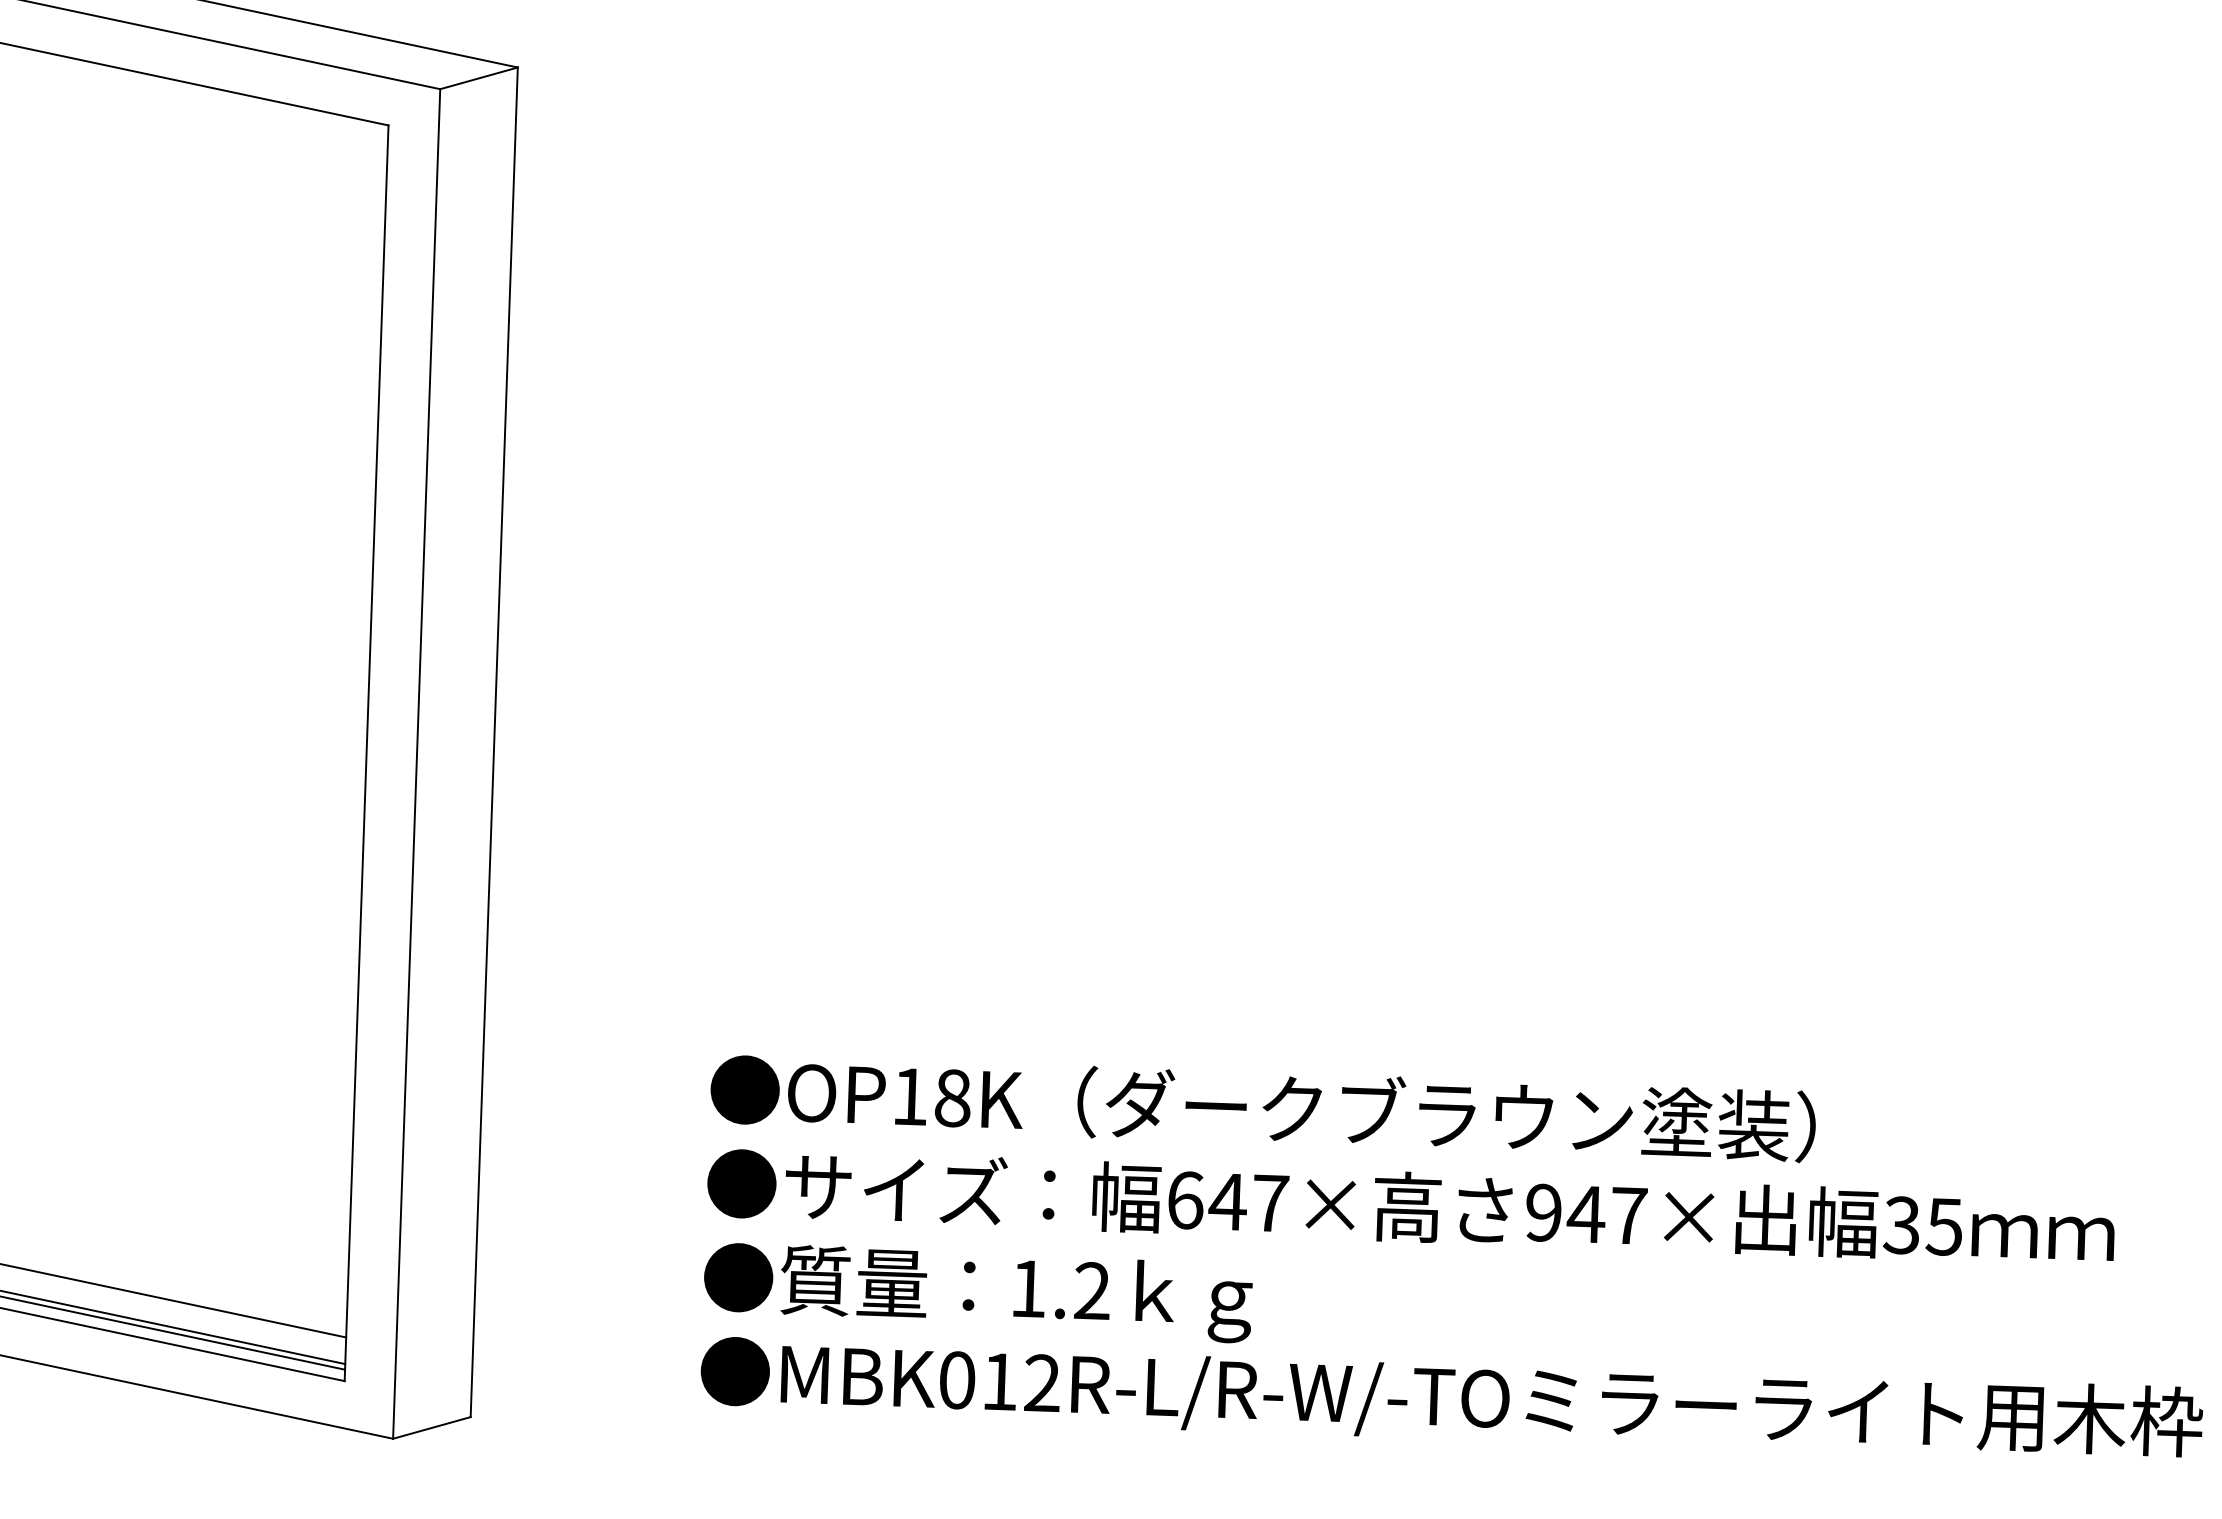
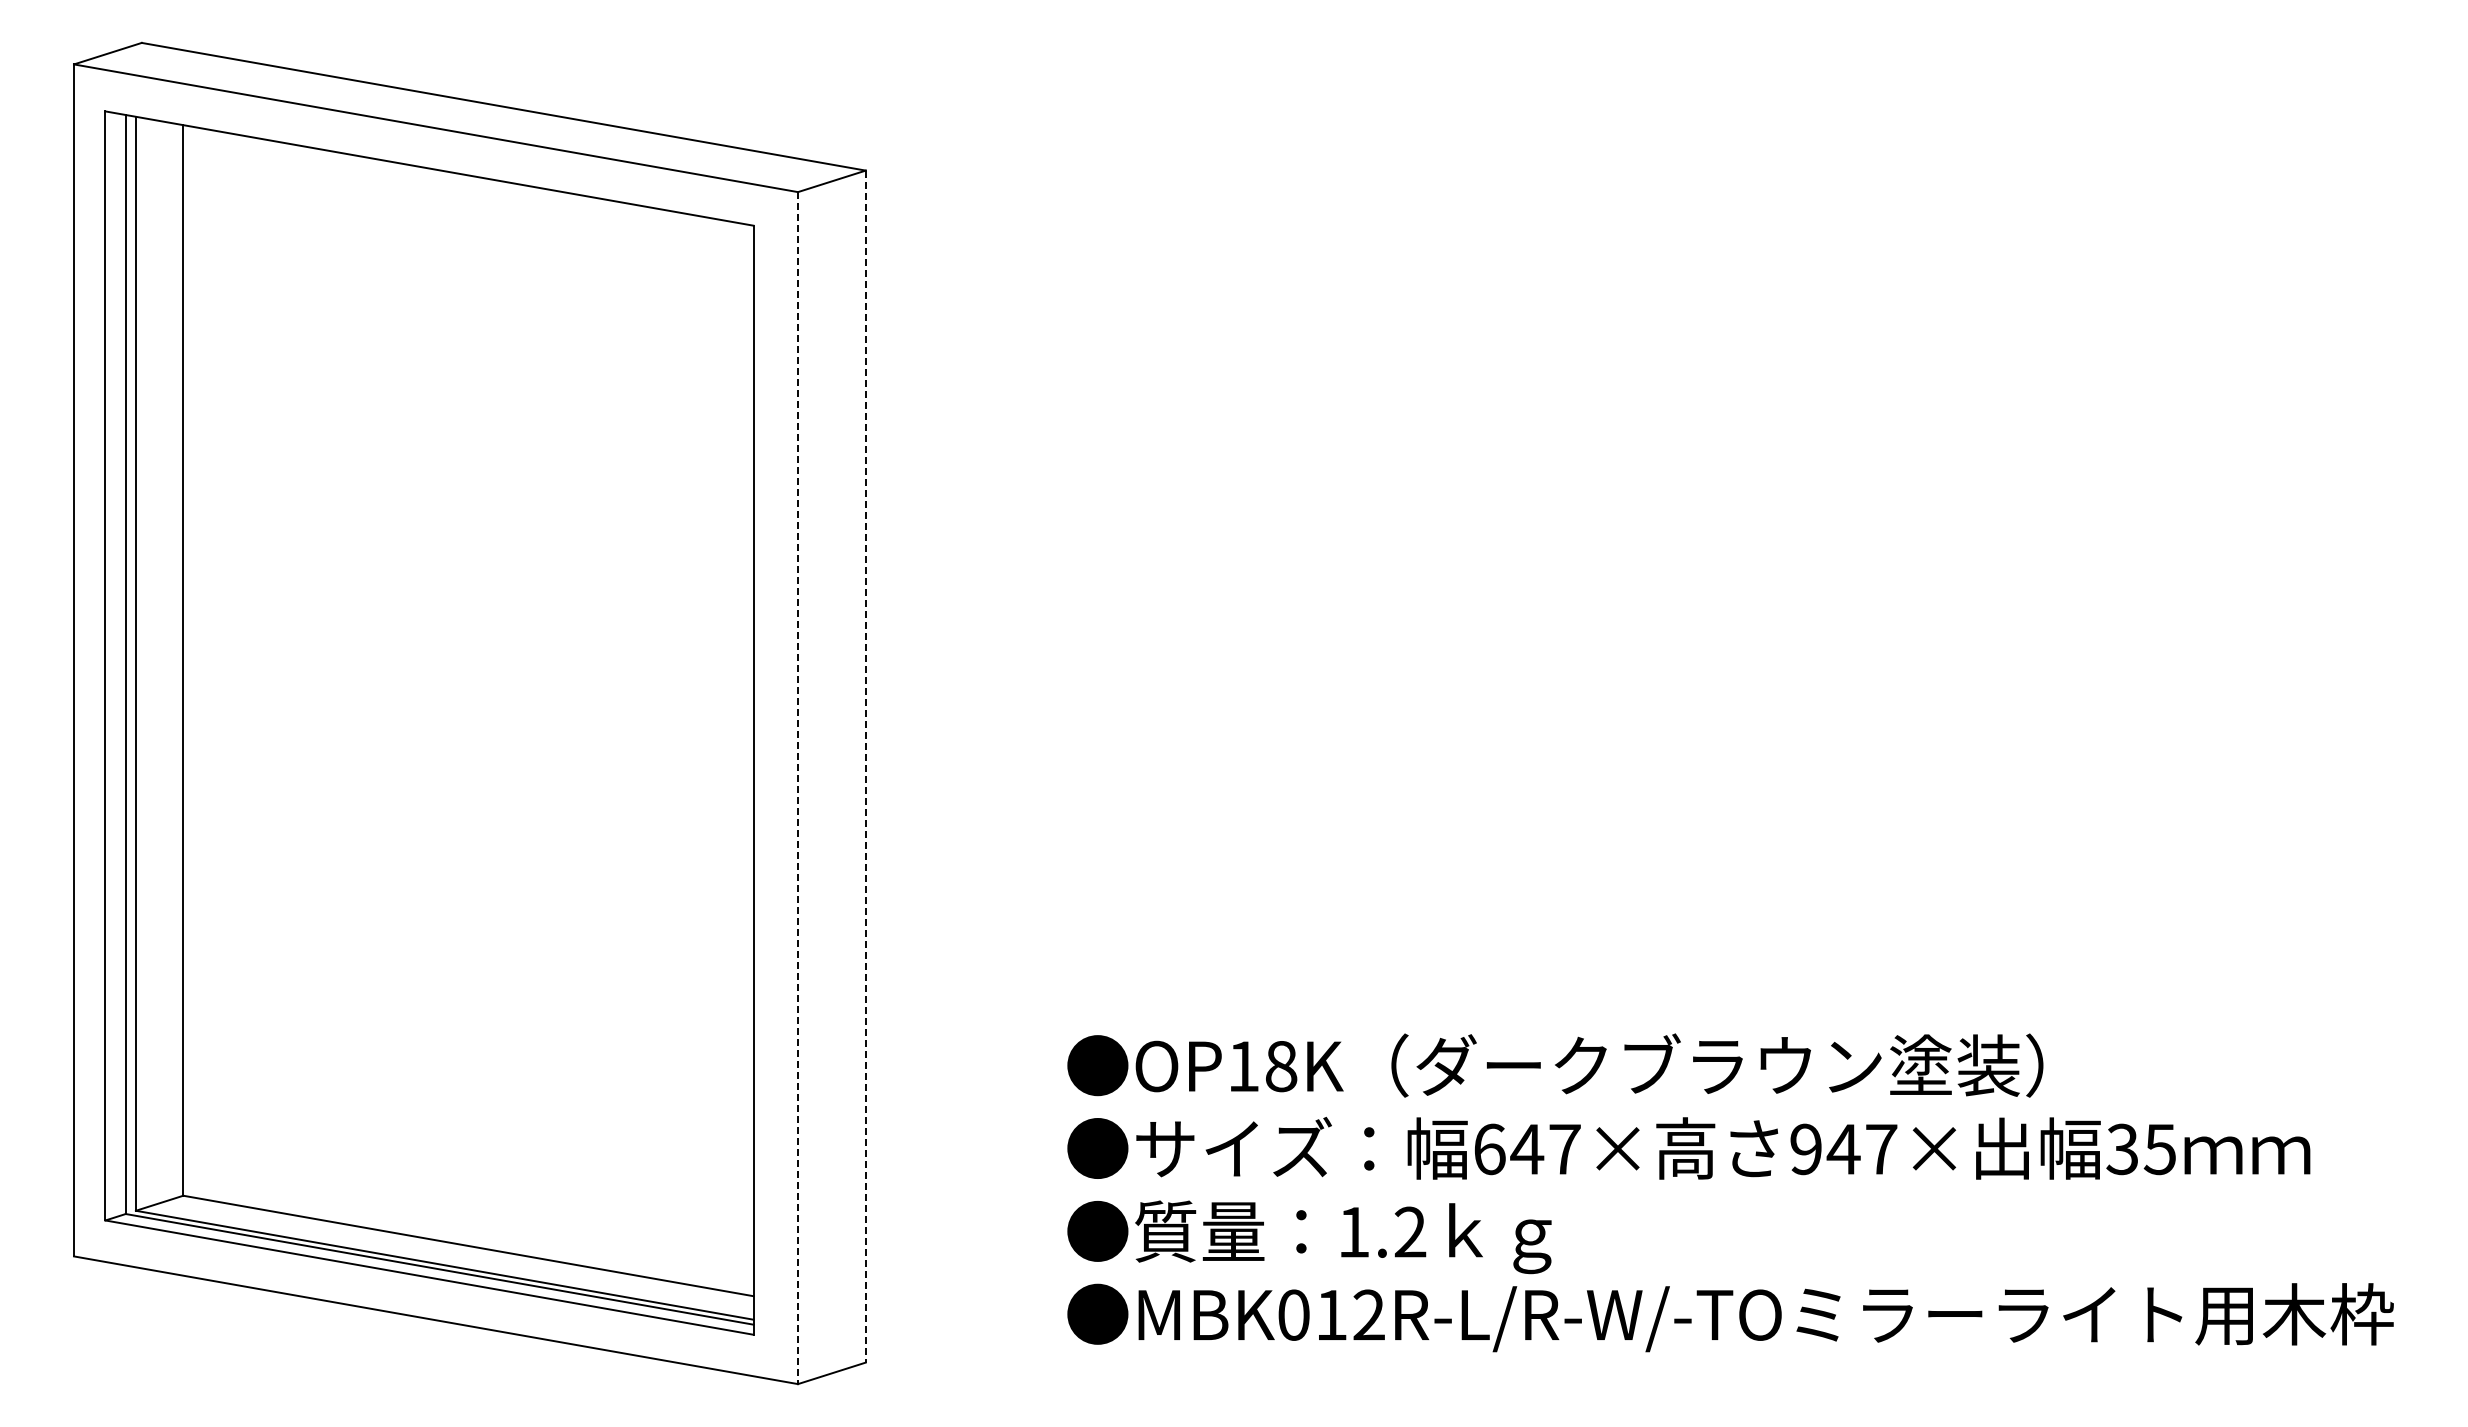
line: (493, 742) -> (865, 766), solid -> dashed
line: (417, 764) -> (798, 788), solid -> dashed

